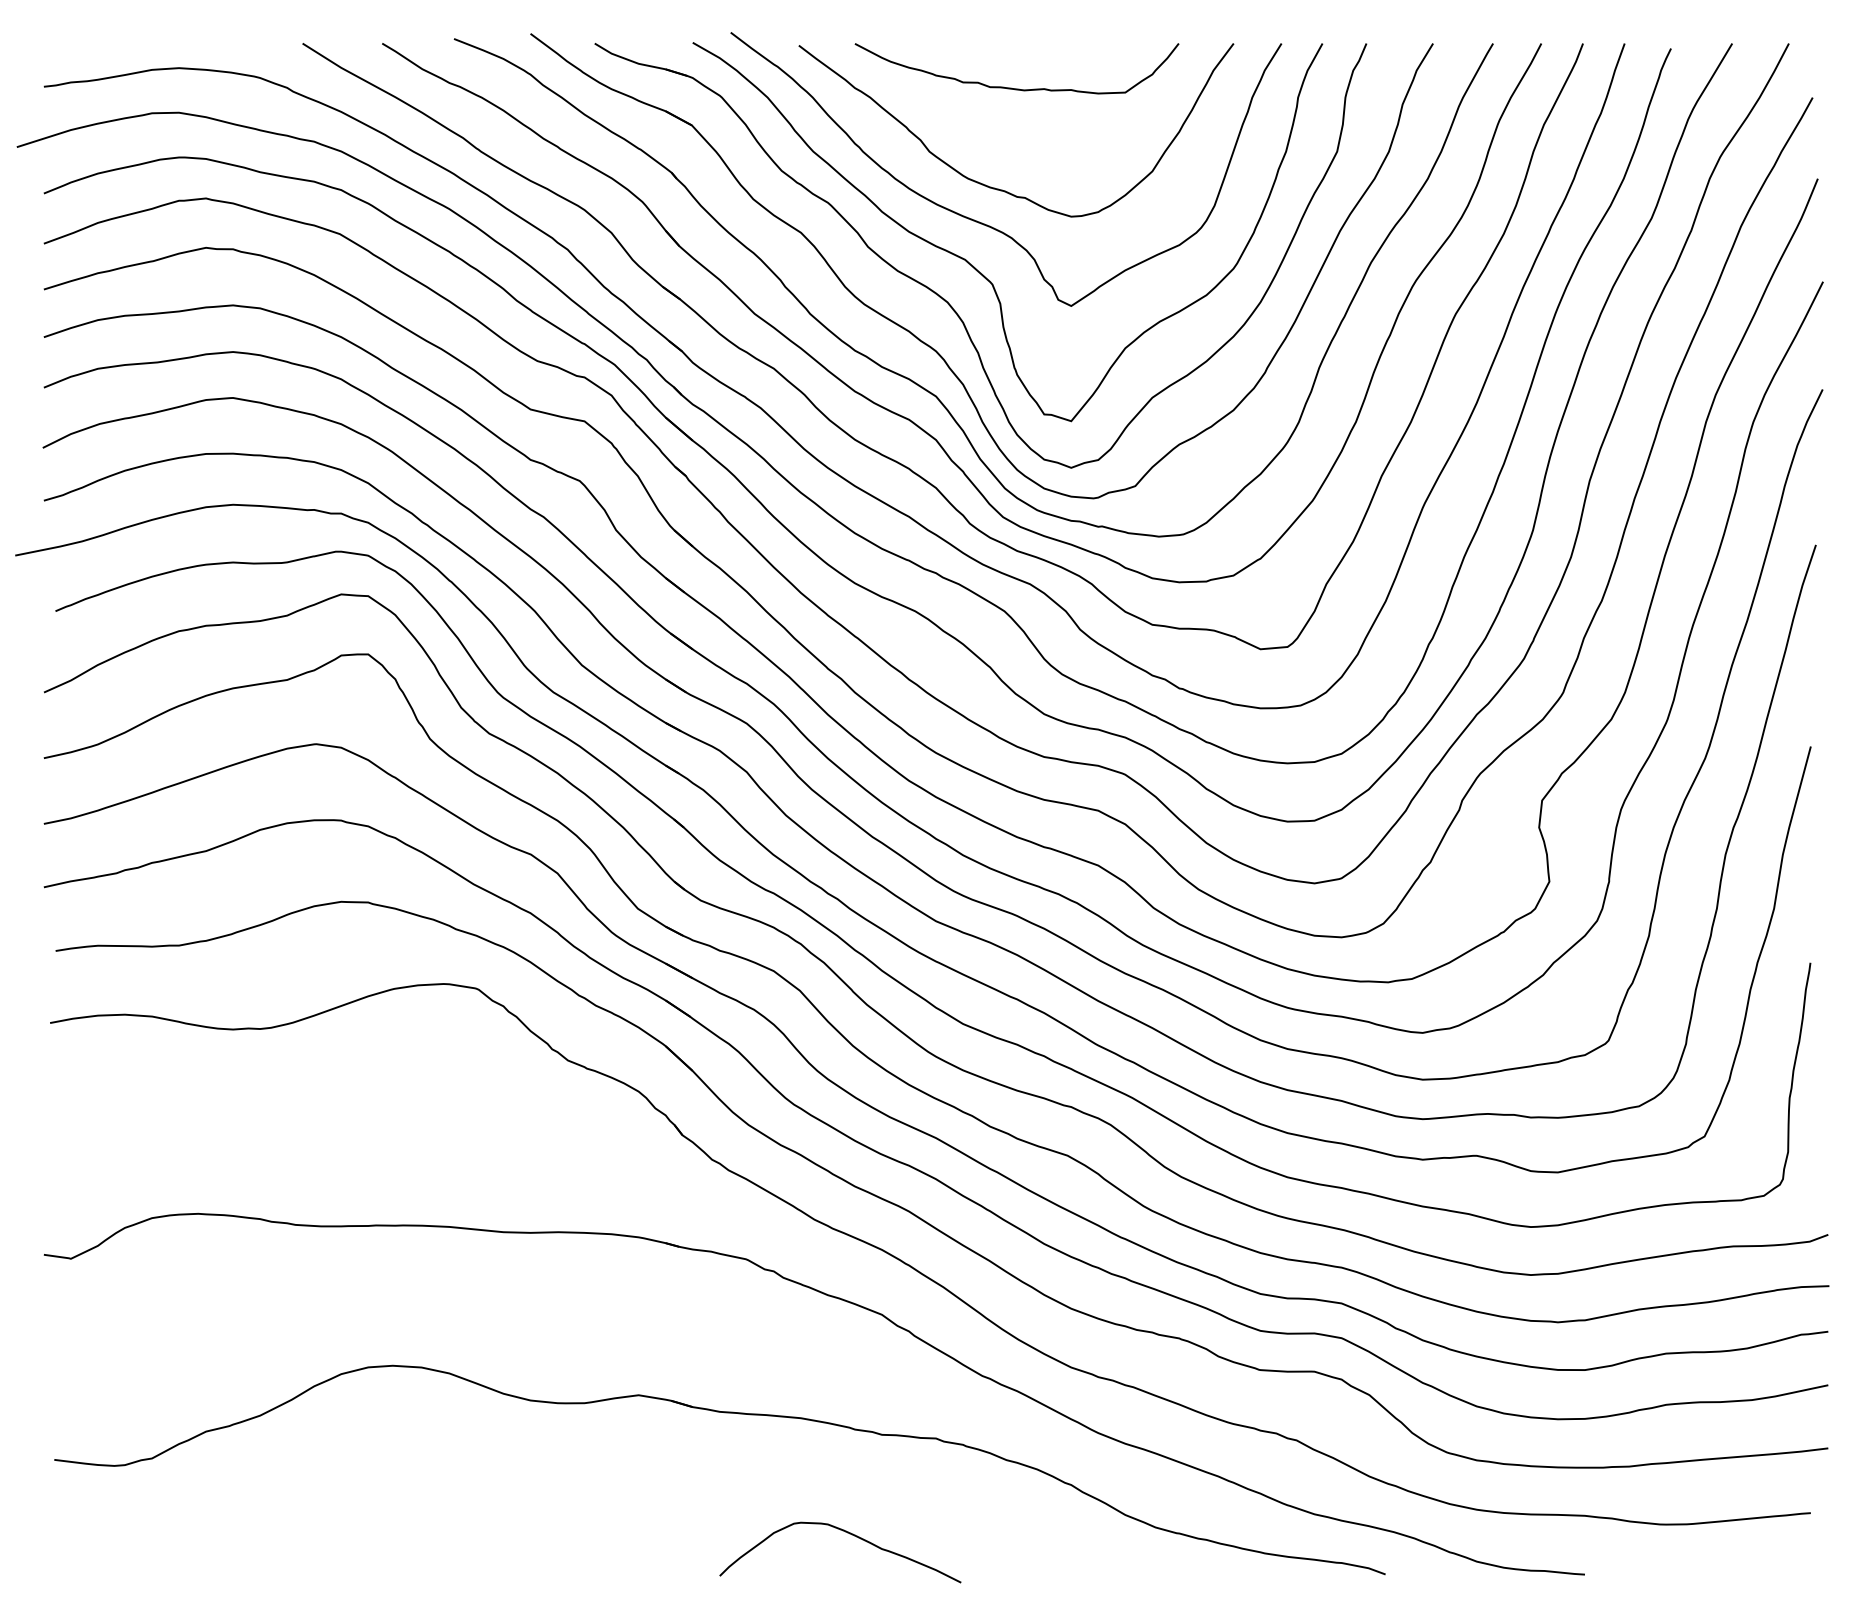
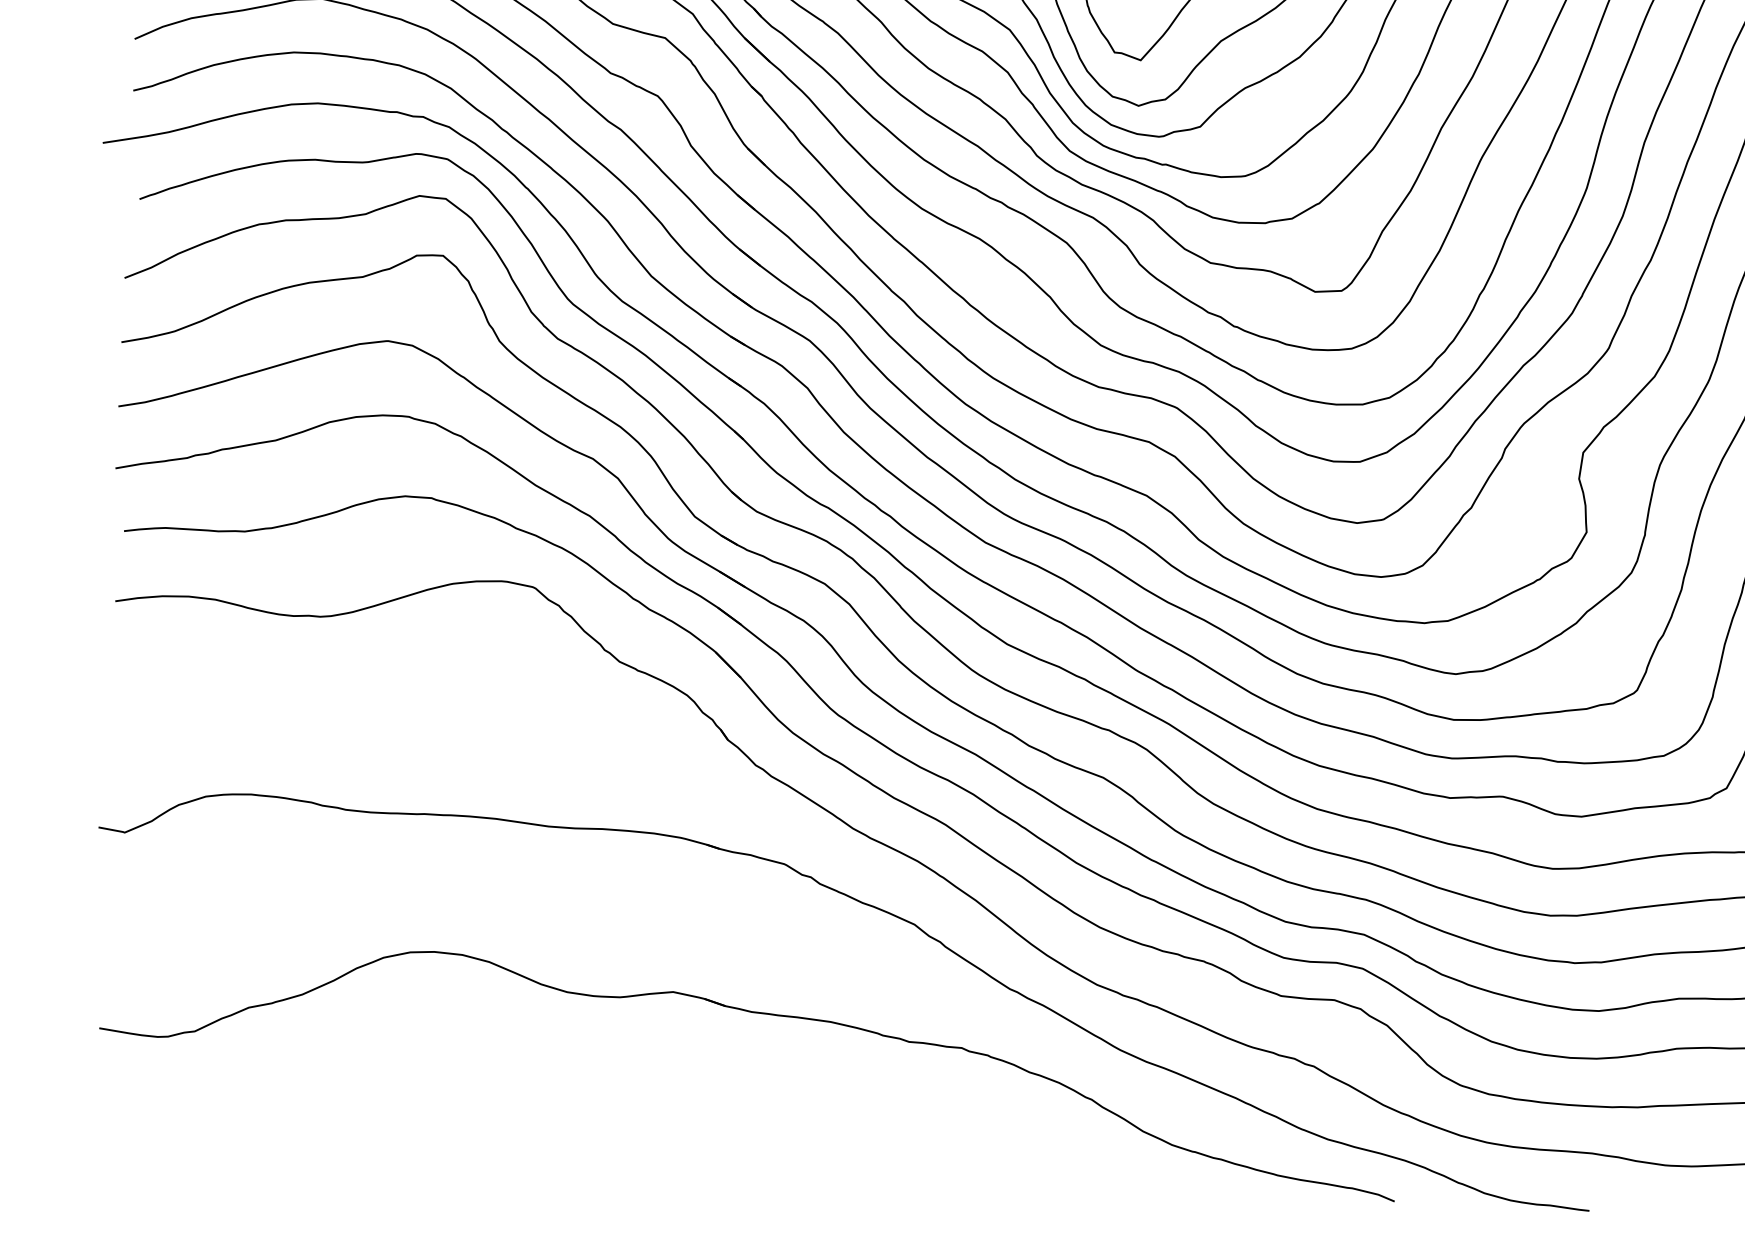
curve: (849, 1534) -> (872, 1137), removed

